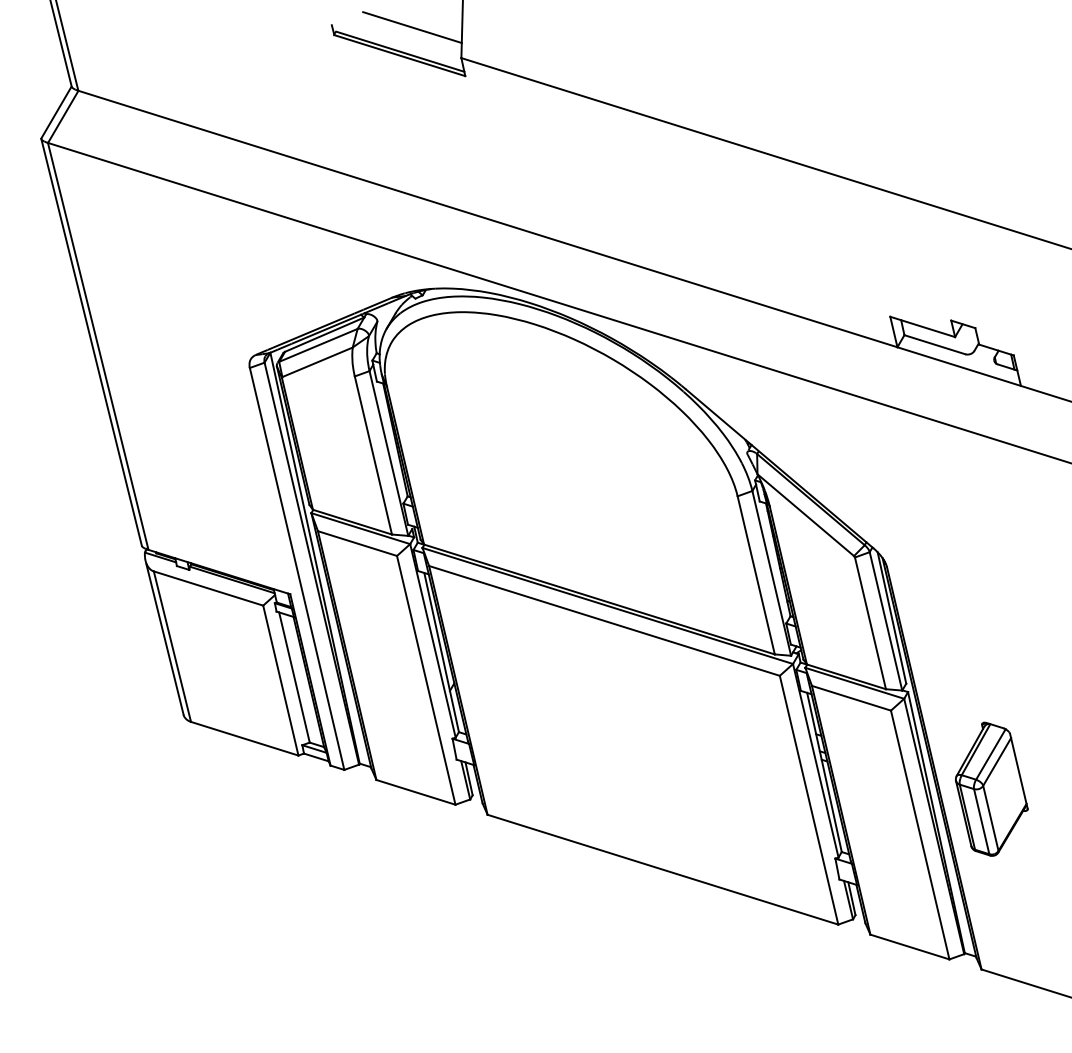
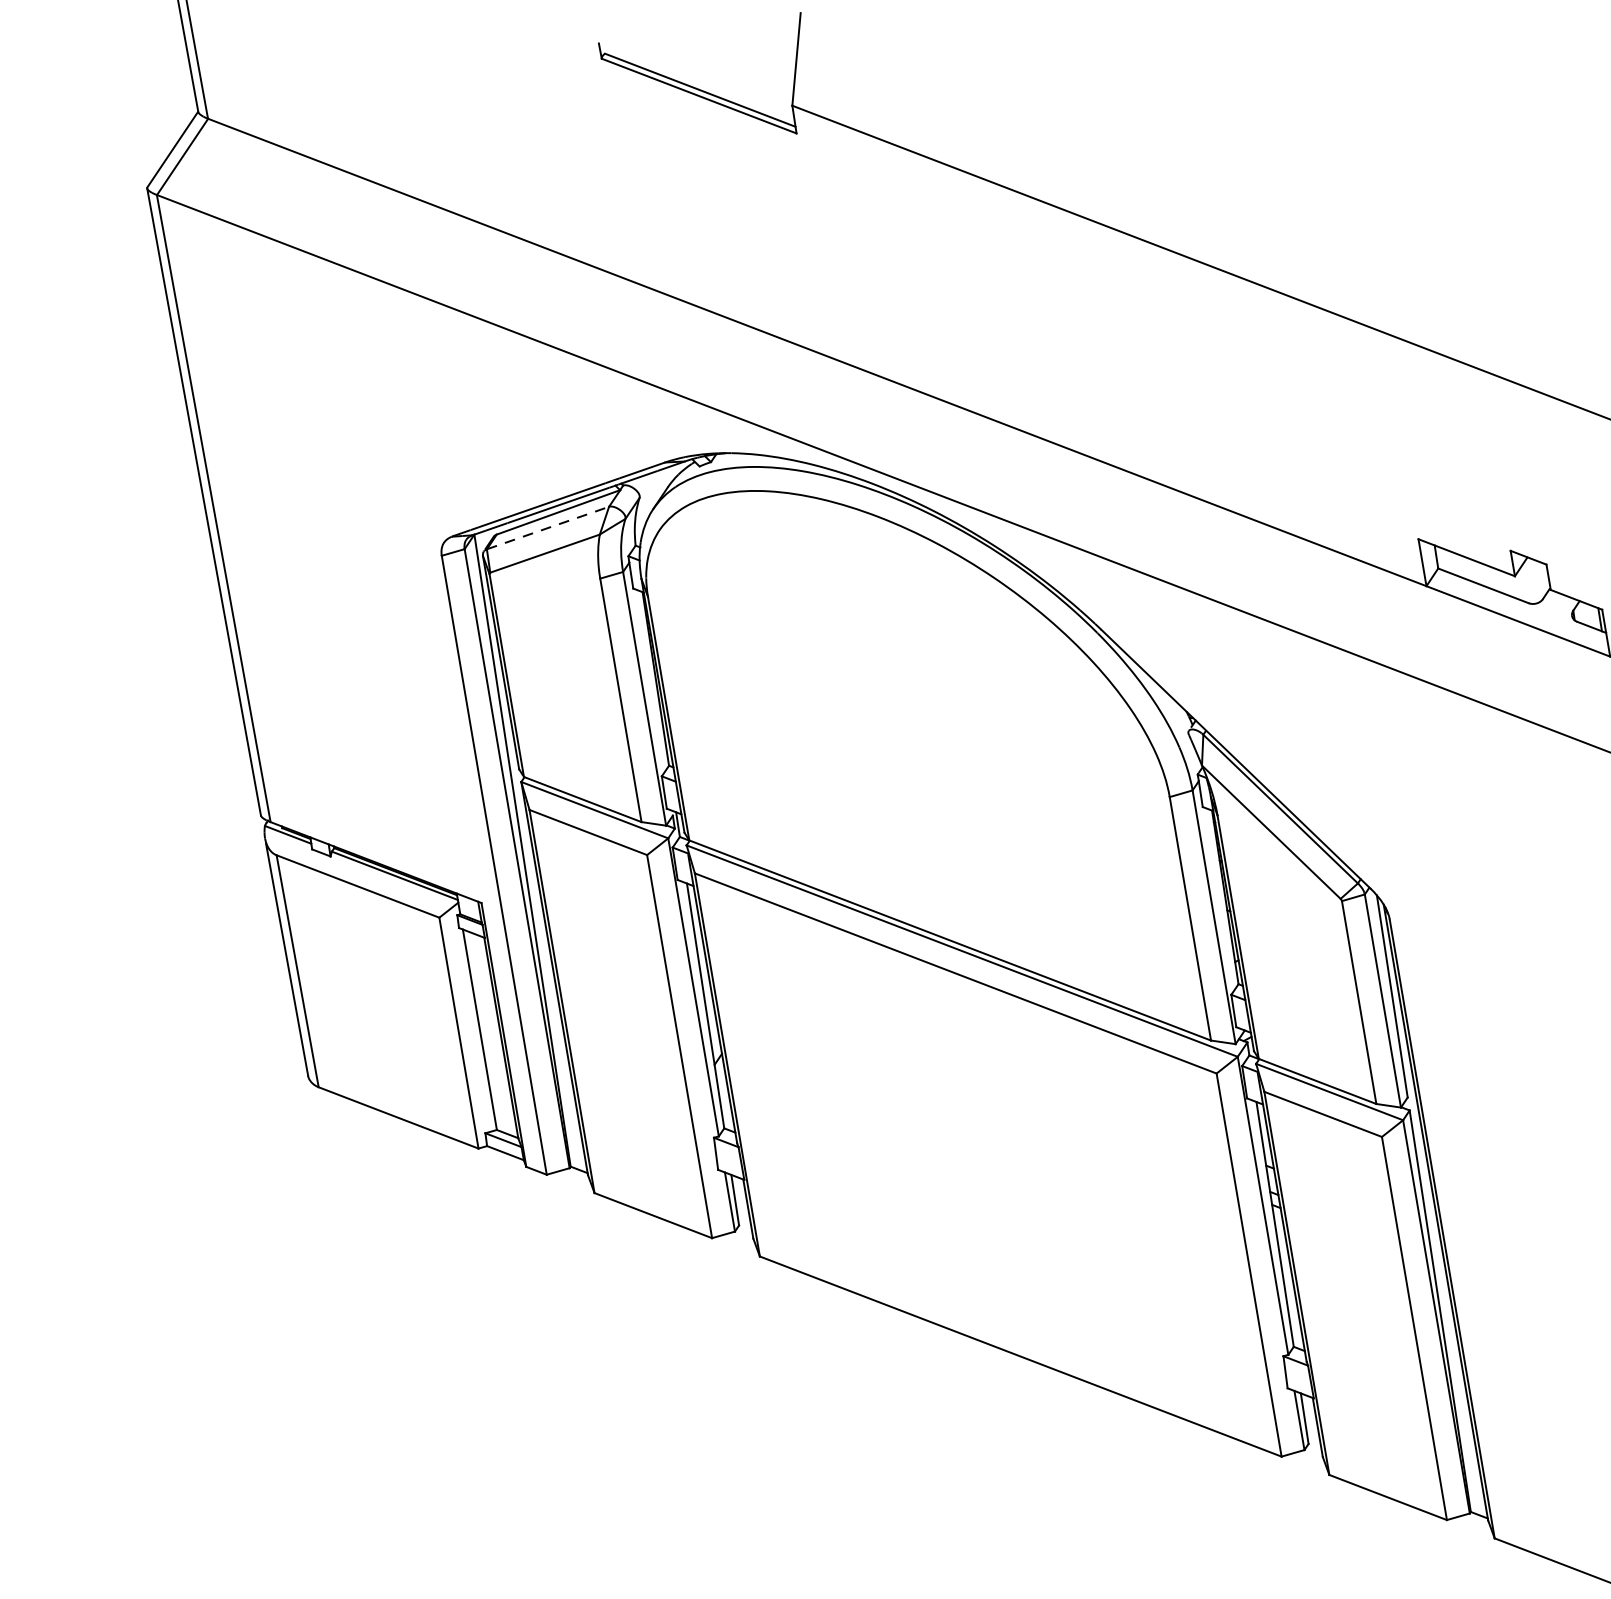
line: (412, 27) -> (721, 54), removed
line: (318, 345) -> (548, 528), solid -> dashed
part: (991, 788) -> (1527, 1264), removed

